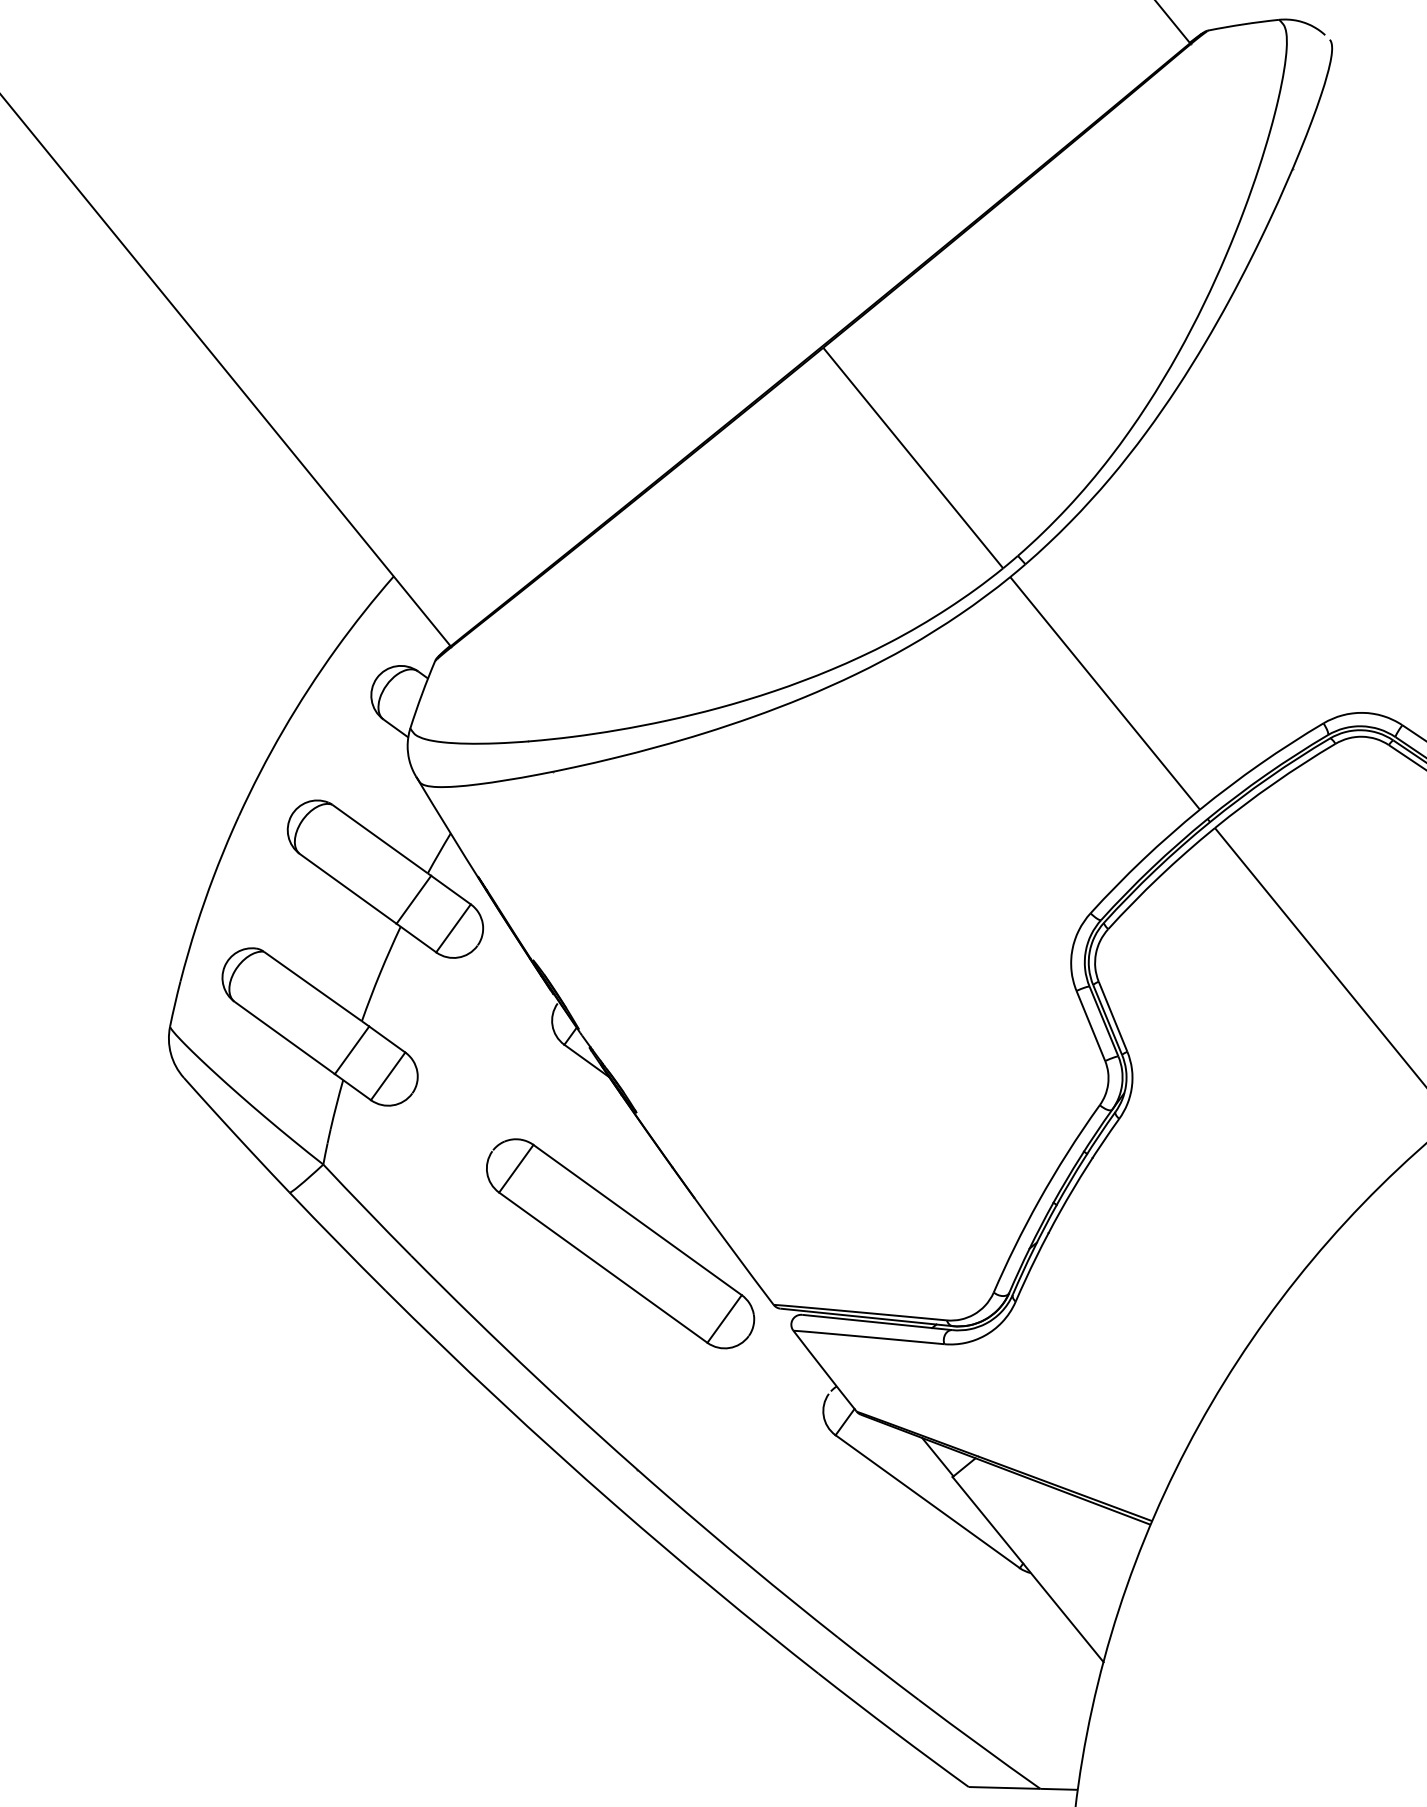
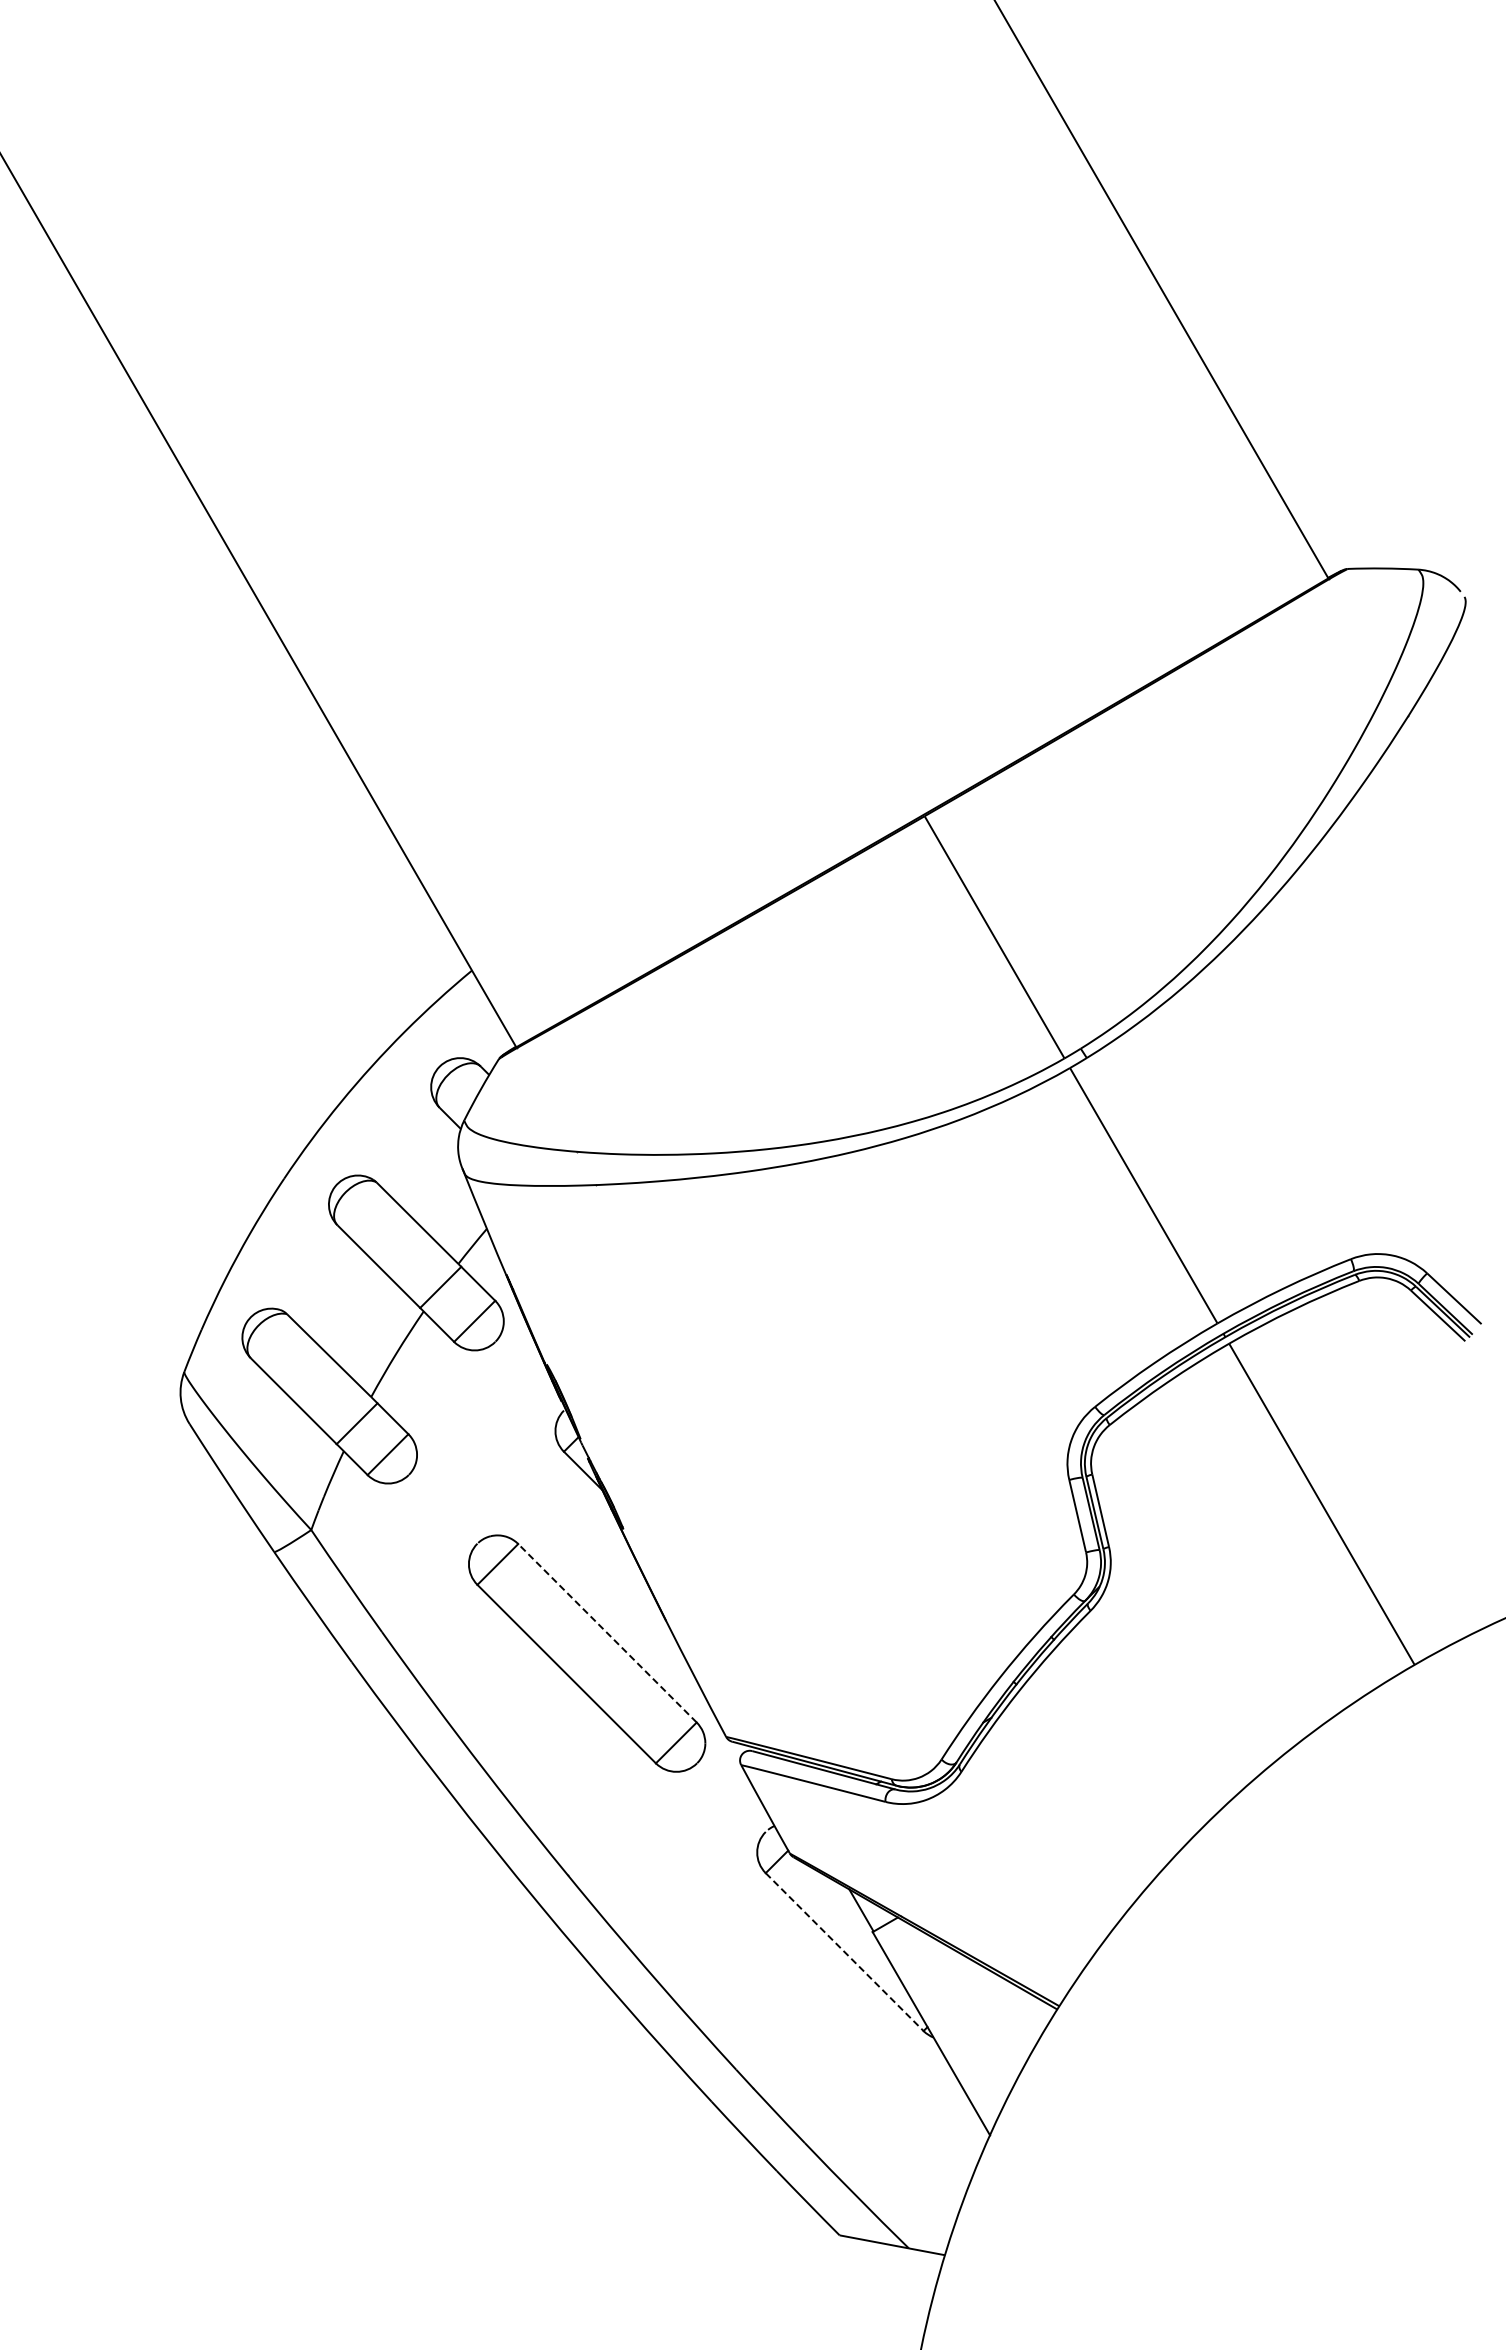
line: (637, 1219) -> (607, 1632), solid -> dashed
line: (927, 1502) -> (844, 1952), solid -> dashed

